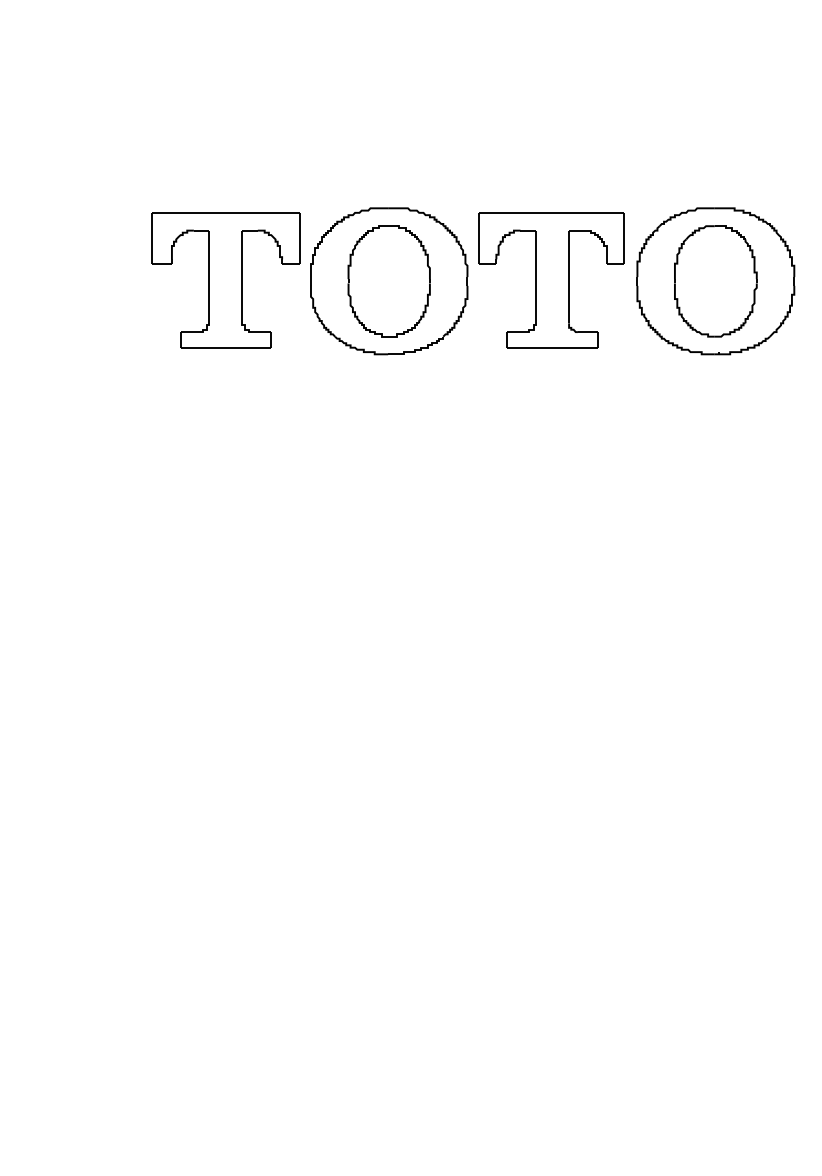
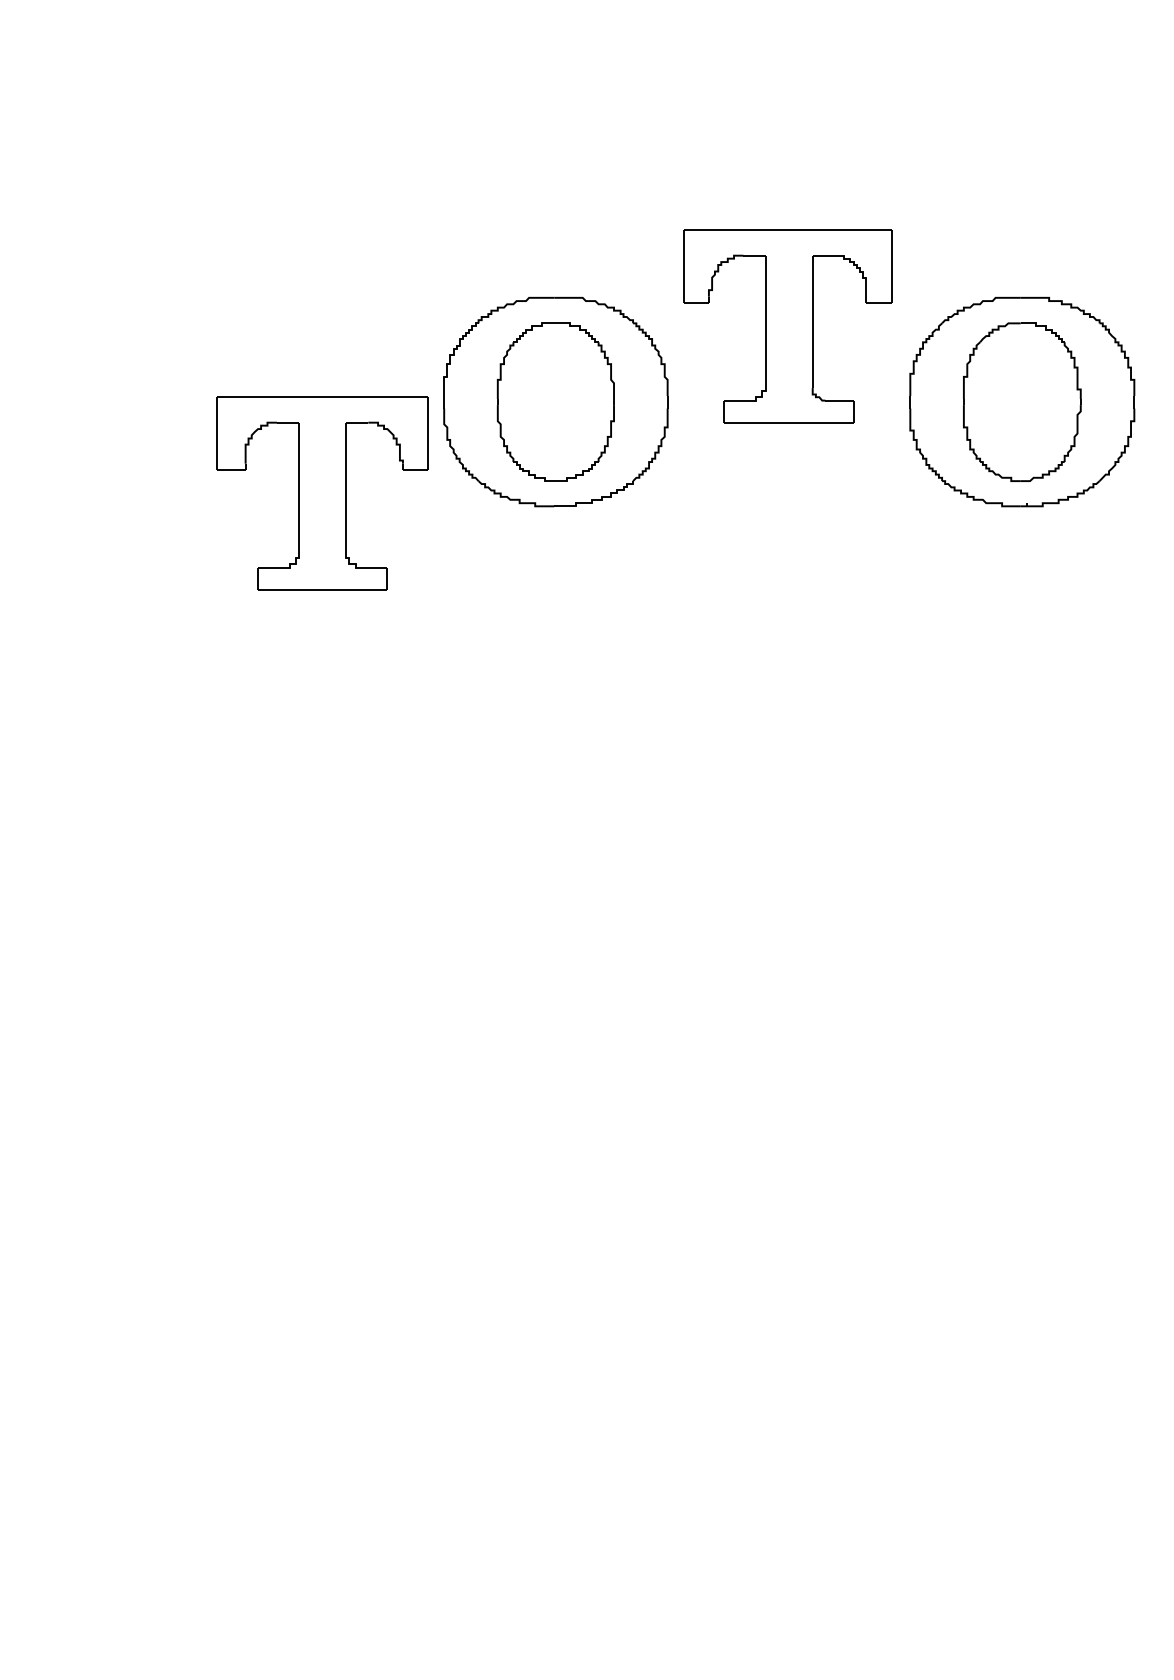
part: (225, 280) -> (322, 493), moved
part: (551, 280) -> (787, 326), moved

